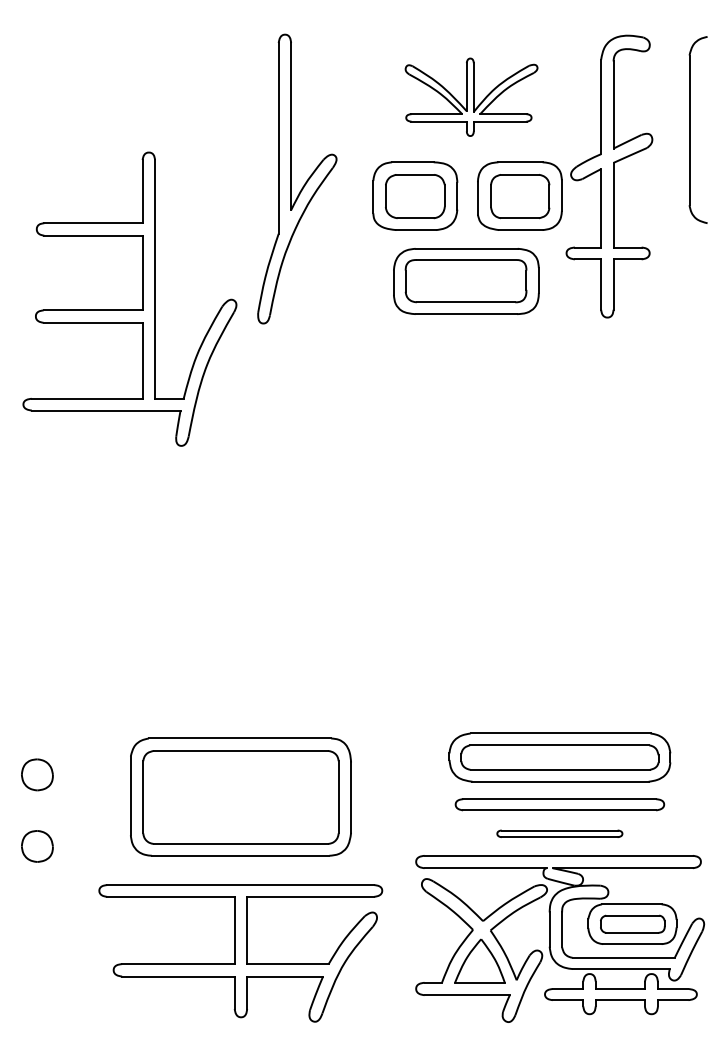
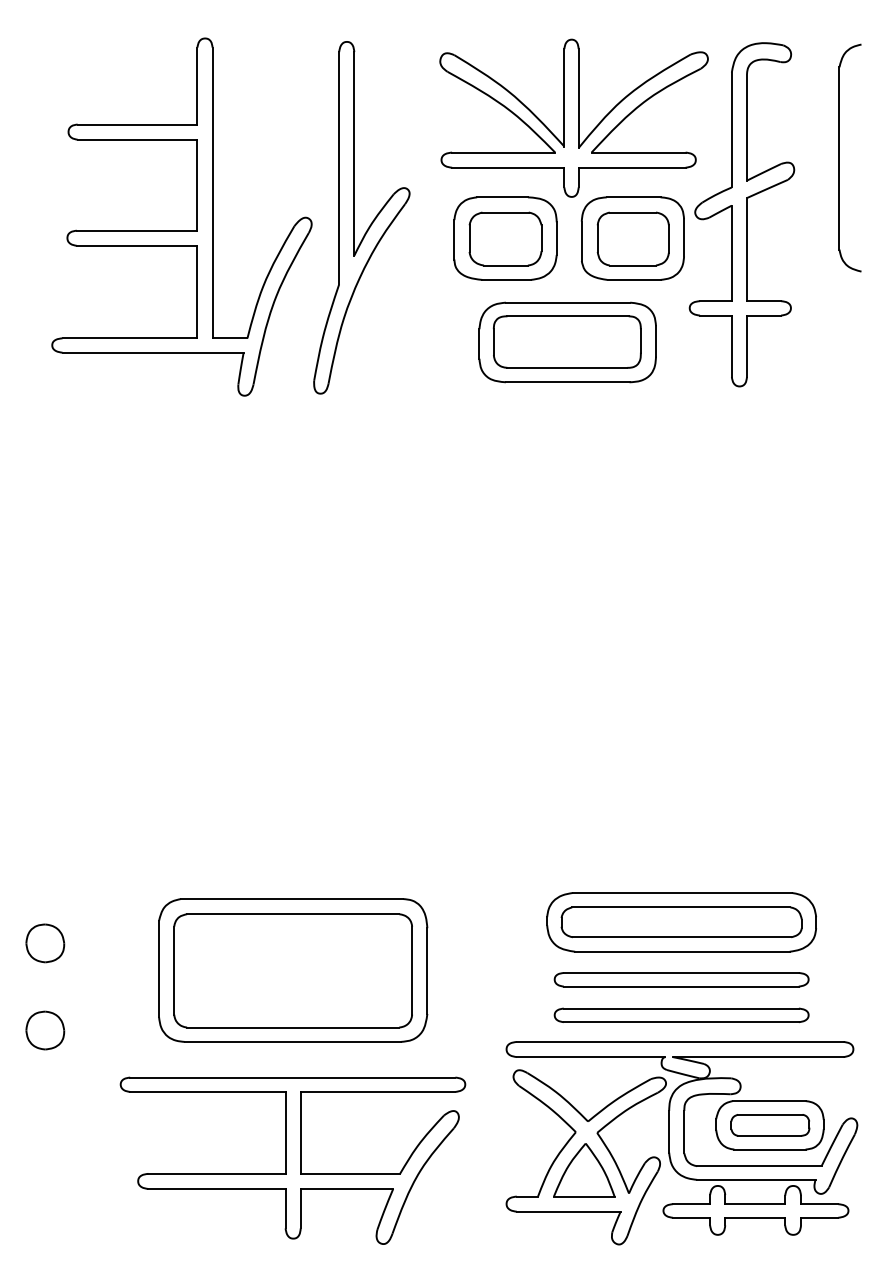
part: (471, 96) -> (573, 117), size x1.67
part: (129, 310) -> (181, 230), moved
part: (559, 833) -> (681, 1014), size x1.67

